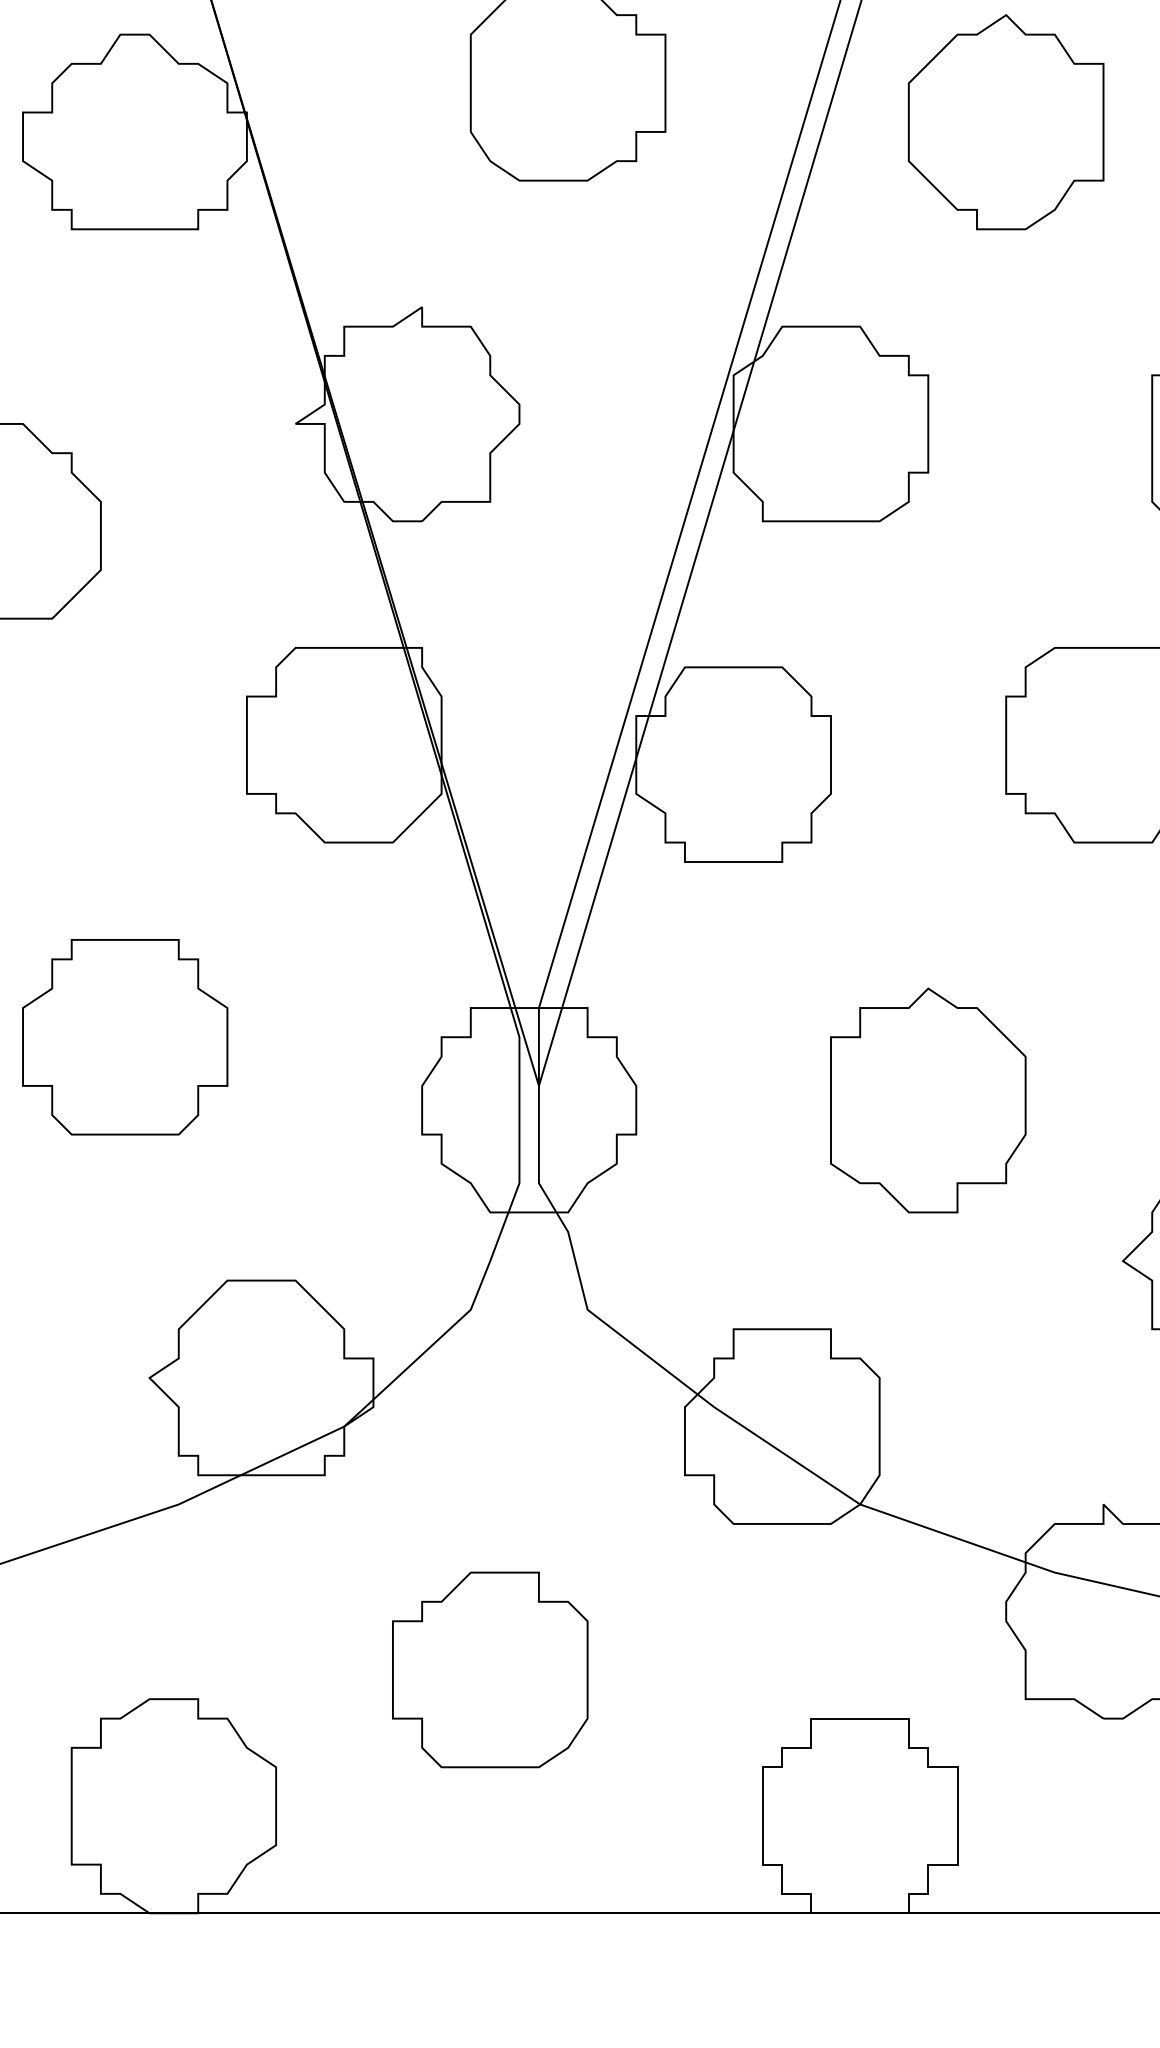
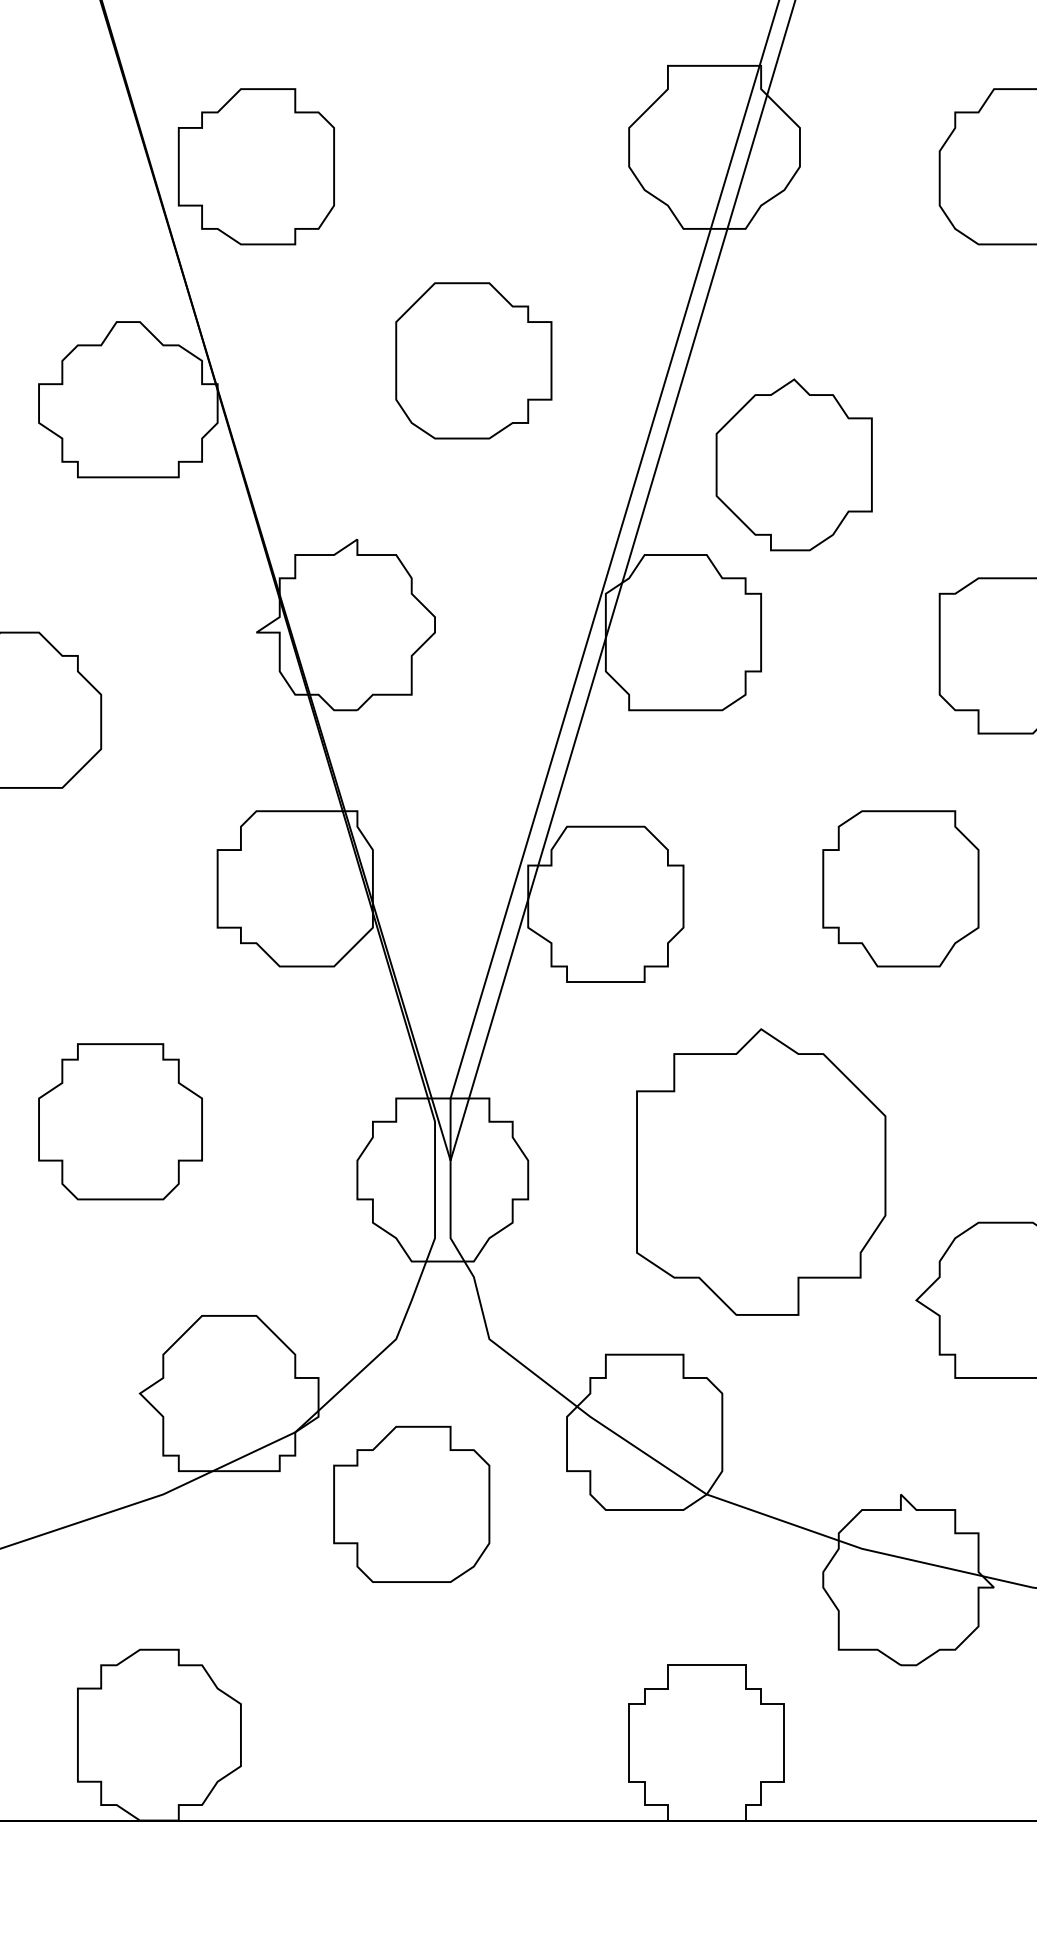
part: (1005, 121) -> (793, 464), moved
part: (927, 1100) -> (760, 1172), size x1.6
part: (489, 1668) -> (411, 1503), moved

